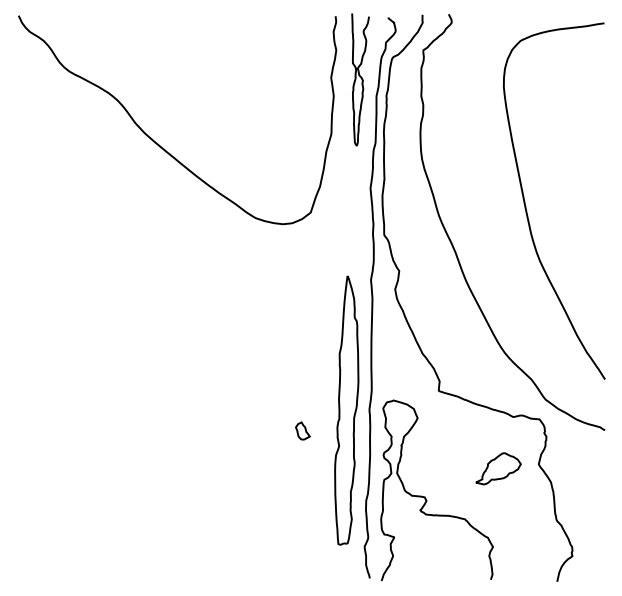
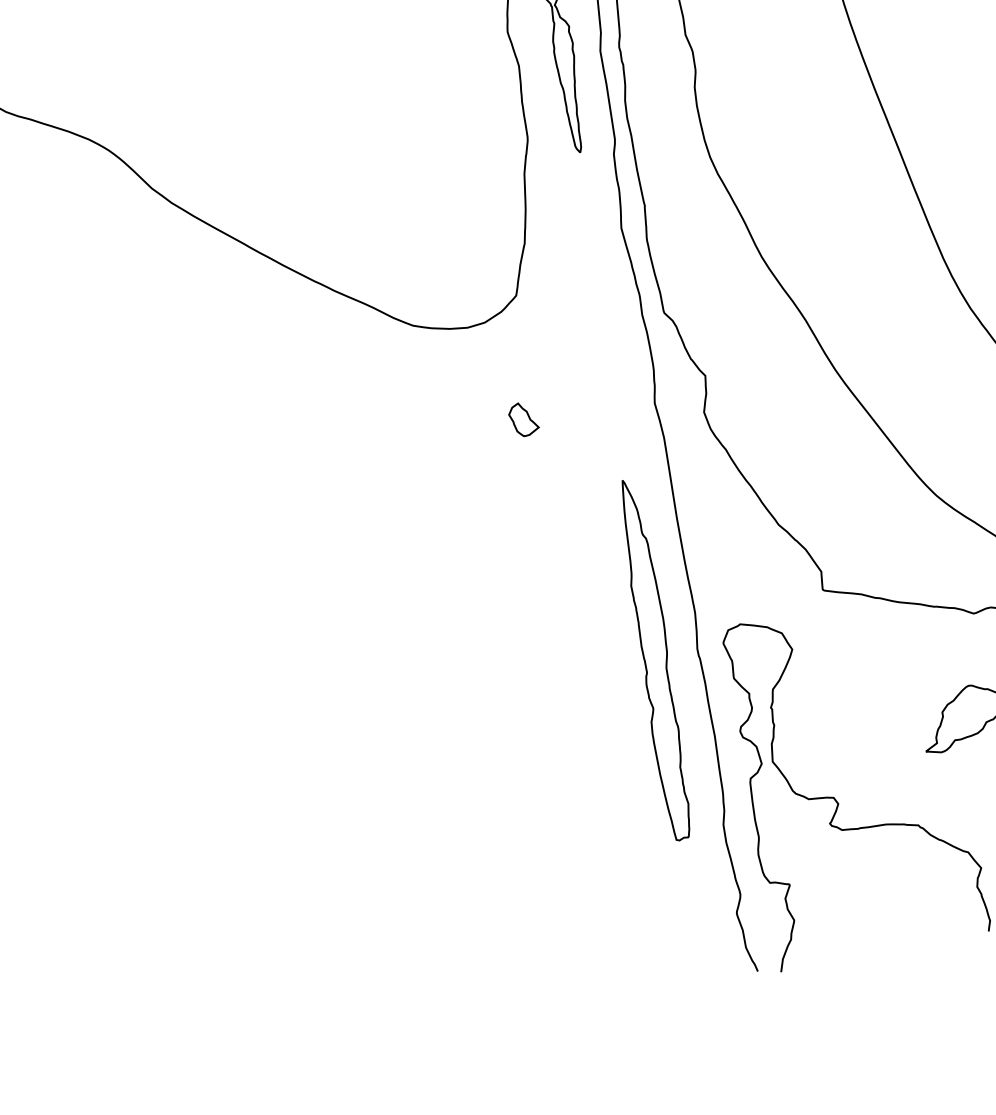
part: (346, 410) -> (654, 660), size x0.7
part: (302, 430) -> (522, 418), moved

